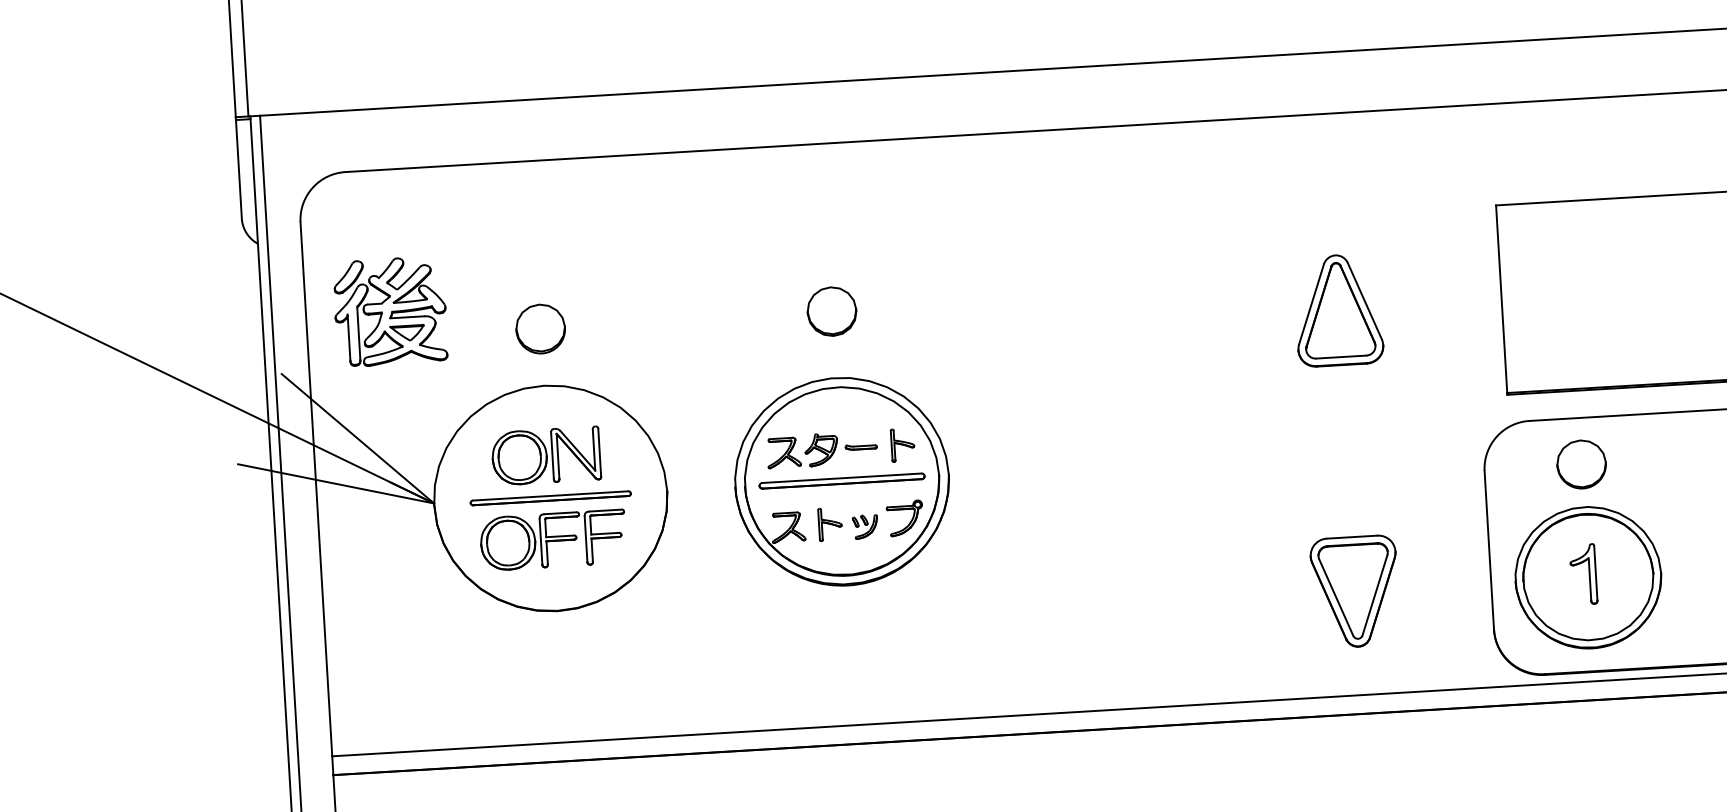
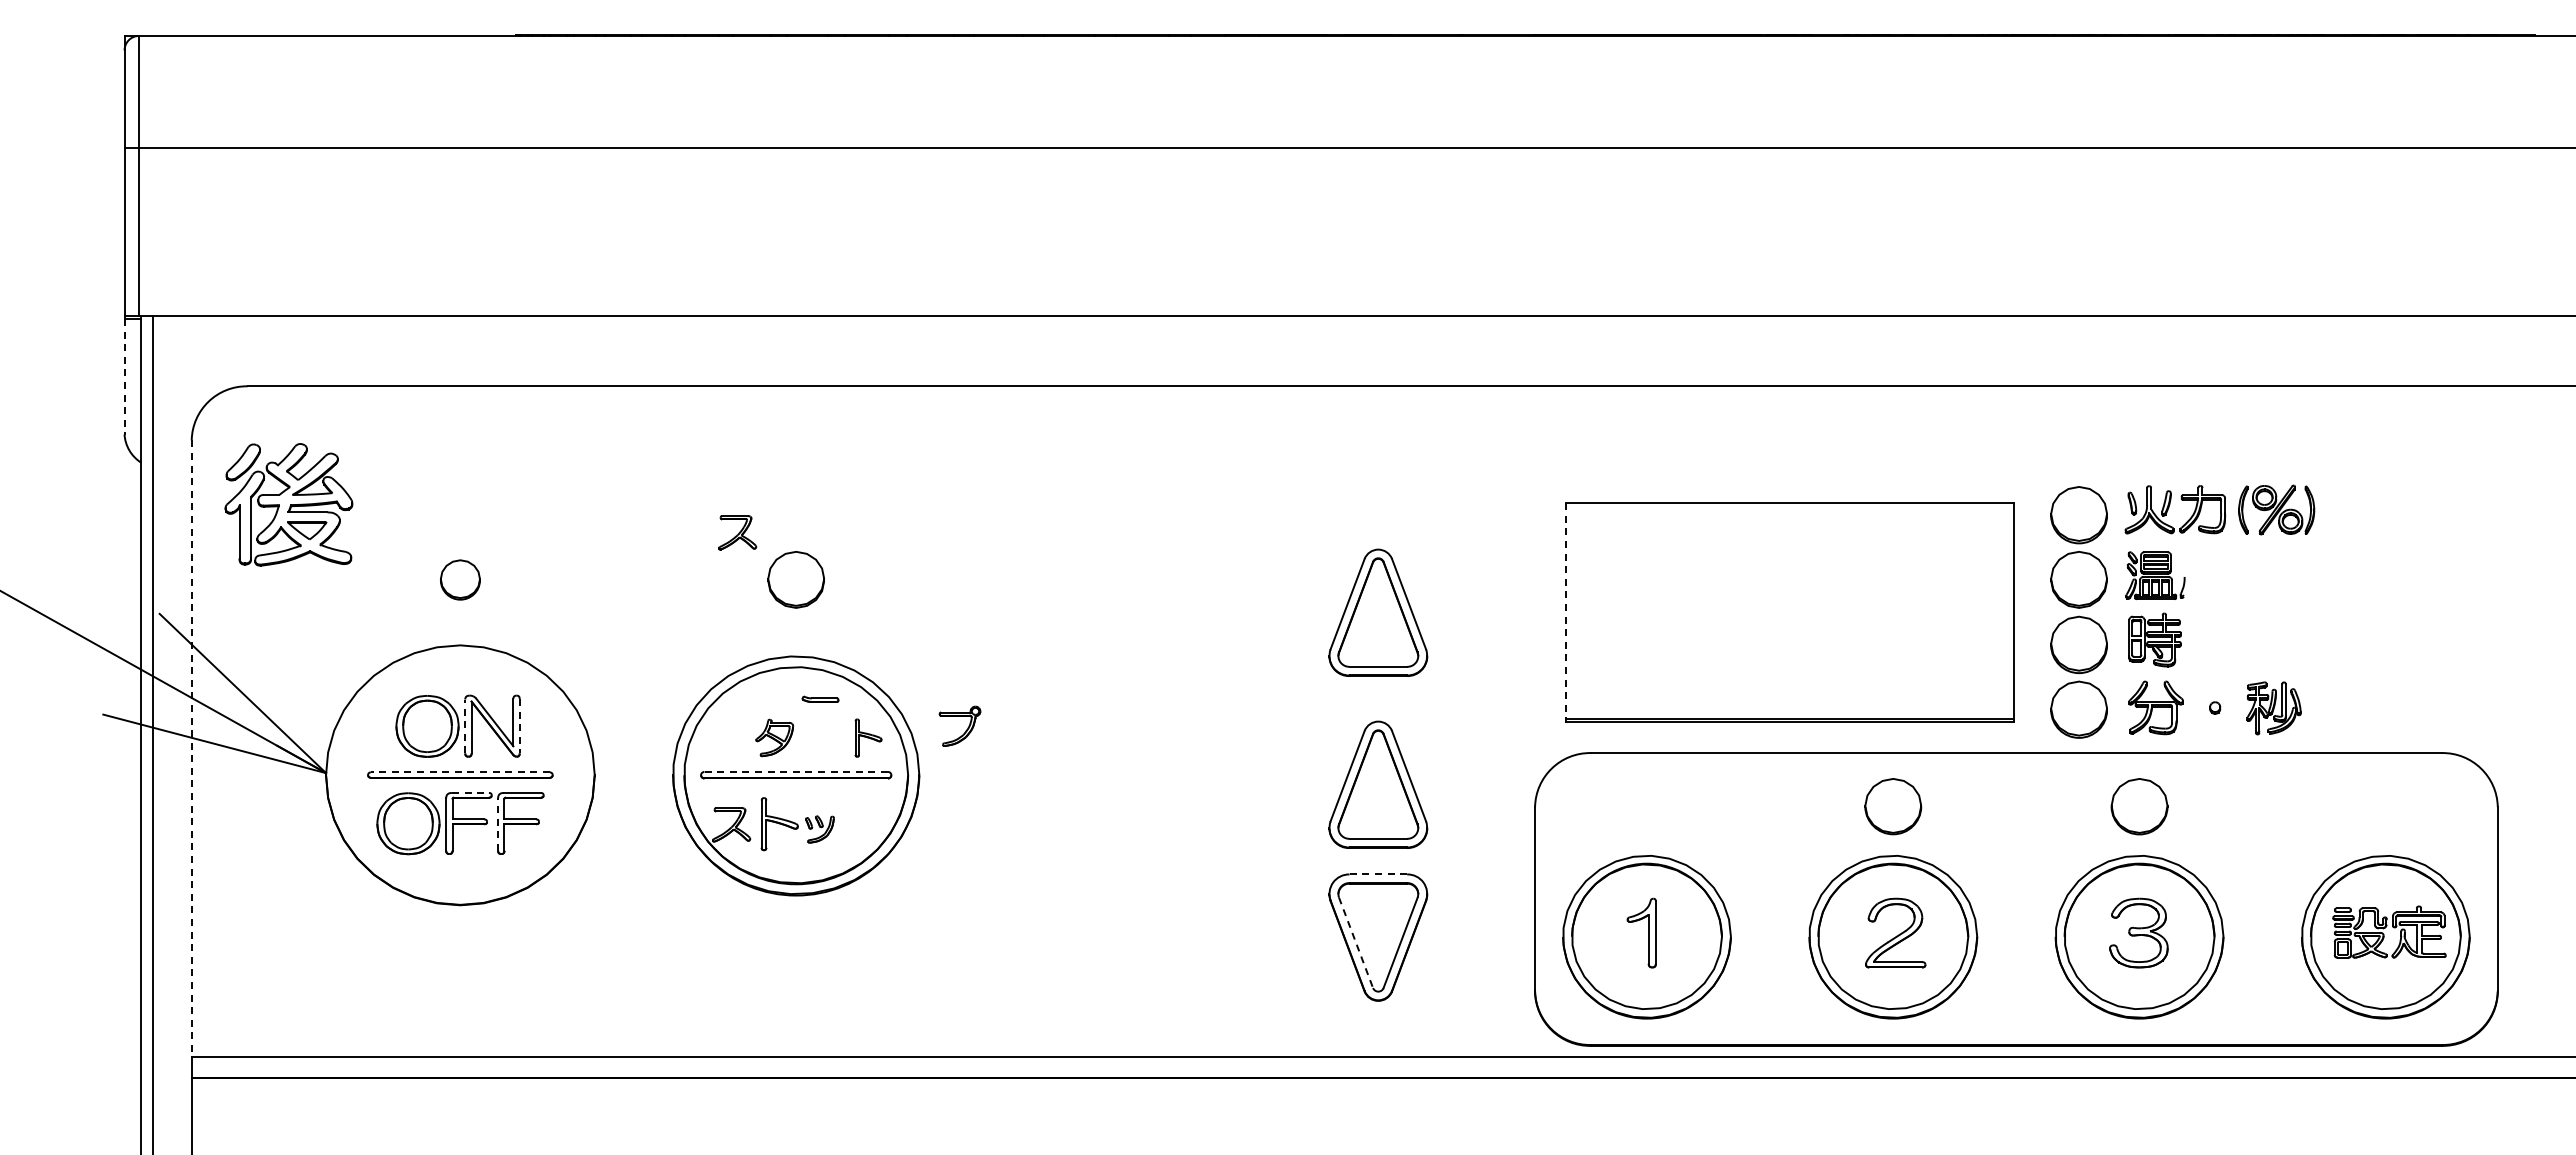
line: (238, 169) -> (124, 376), solid -> dashed
line: (1501, 299) -> (1566, 611), solid -> dashed
part: (390, 311) -> (288, 504), moved
part: (540, 328) -> (460, 579), size x0.7
part: (861, 446) -> (820, 698), moved
part: (784, 452) -> (737, 532), moved
line: (599, 453) -> (519, 726), solid -> dashed
line: (552, 455) -> (465, 726), solid -> dashed
part: (1347, 459) -> (1378, 784), added
part: (1581, 464) -> (1646, 806), removed
line: (842, 477) -> (796, 771), solid -> dashed
line: (316, 489) -> (191, 748), solid -> dashed
line: (550, 496) -> (460, 772), solid -> dashed
line: (560, 512) -> (470, 792), solid -> dashed
part: (910, 521) -> (965, 730), moved
part: (830, 523) -> (779, 823), size x1.4
line: (1352, 537) -> (1378, 874), solid -> dashed
line: (586, 539) -> (498, 824), solid -> dashed
line: (1336, 598) -> (1356, 943), solid -> dashed

